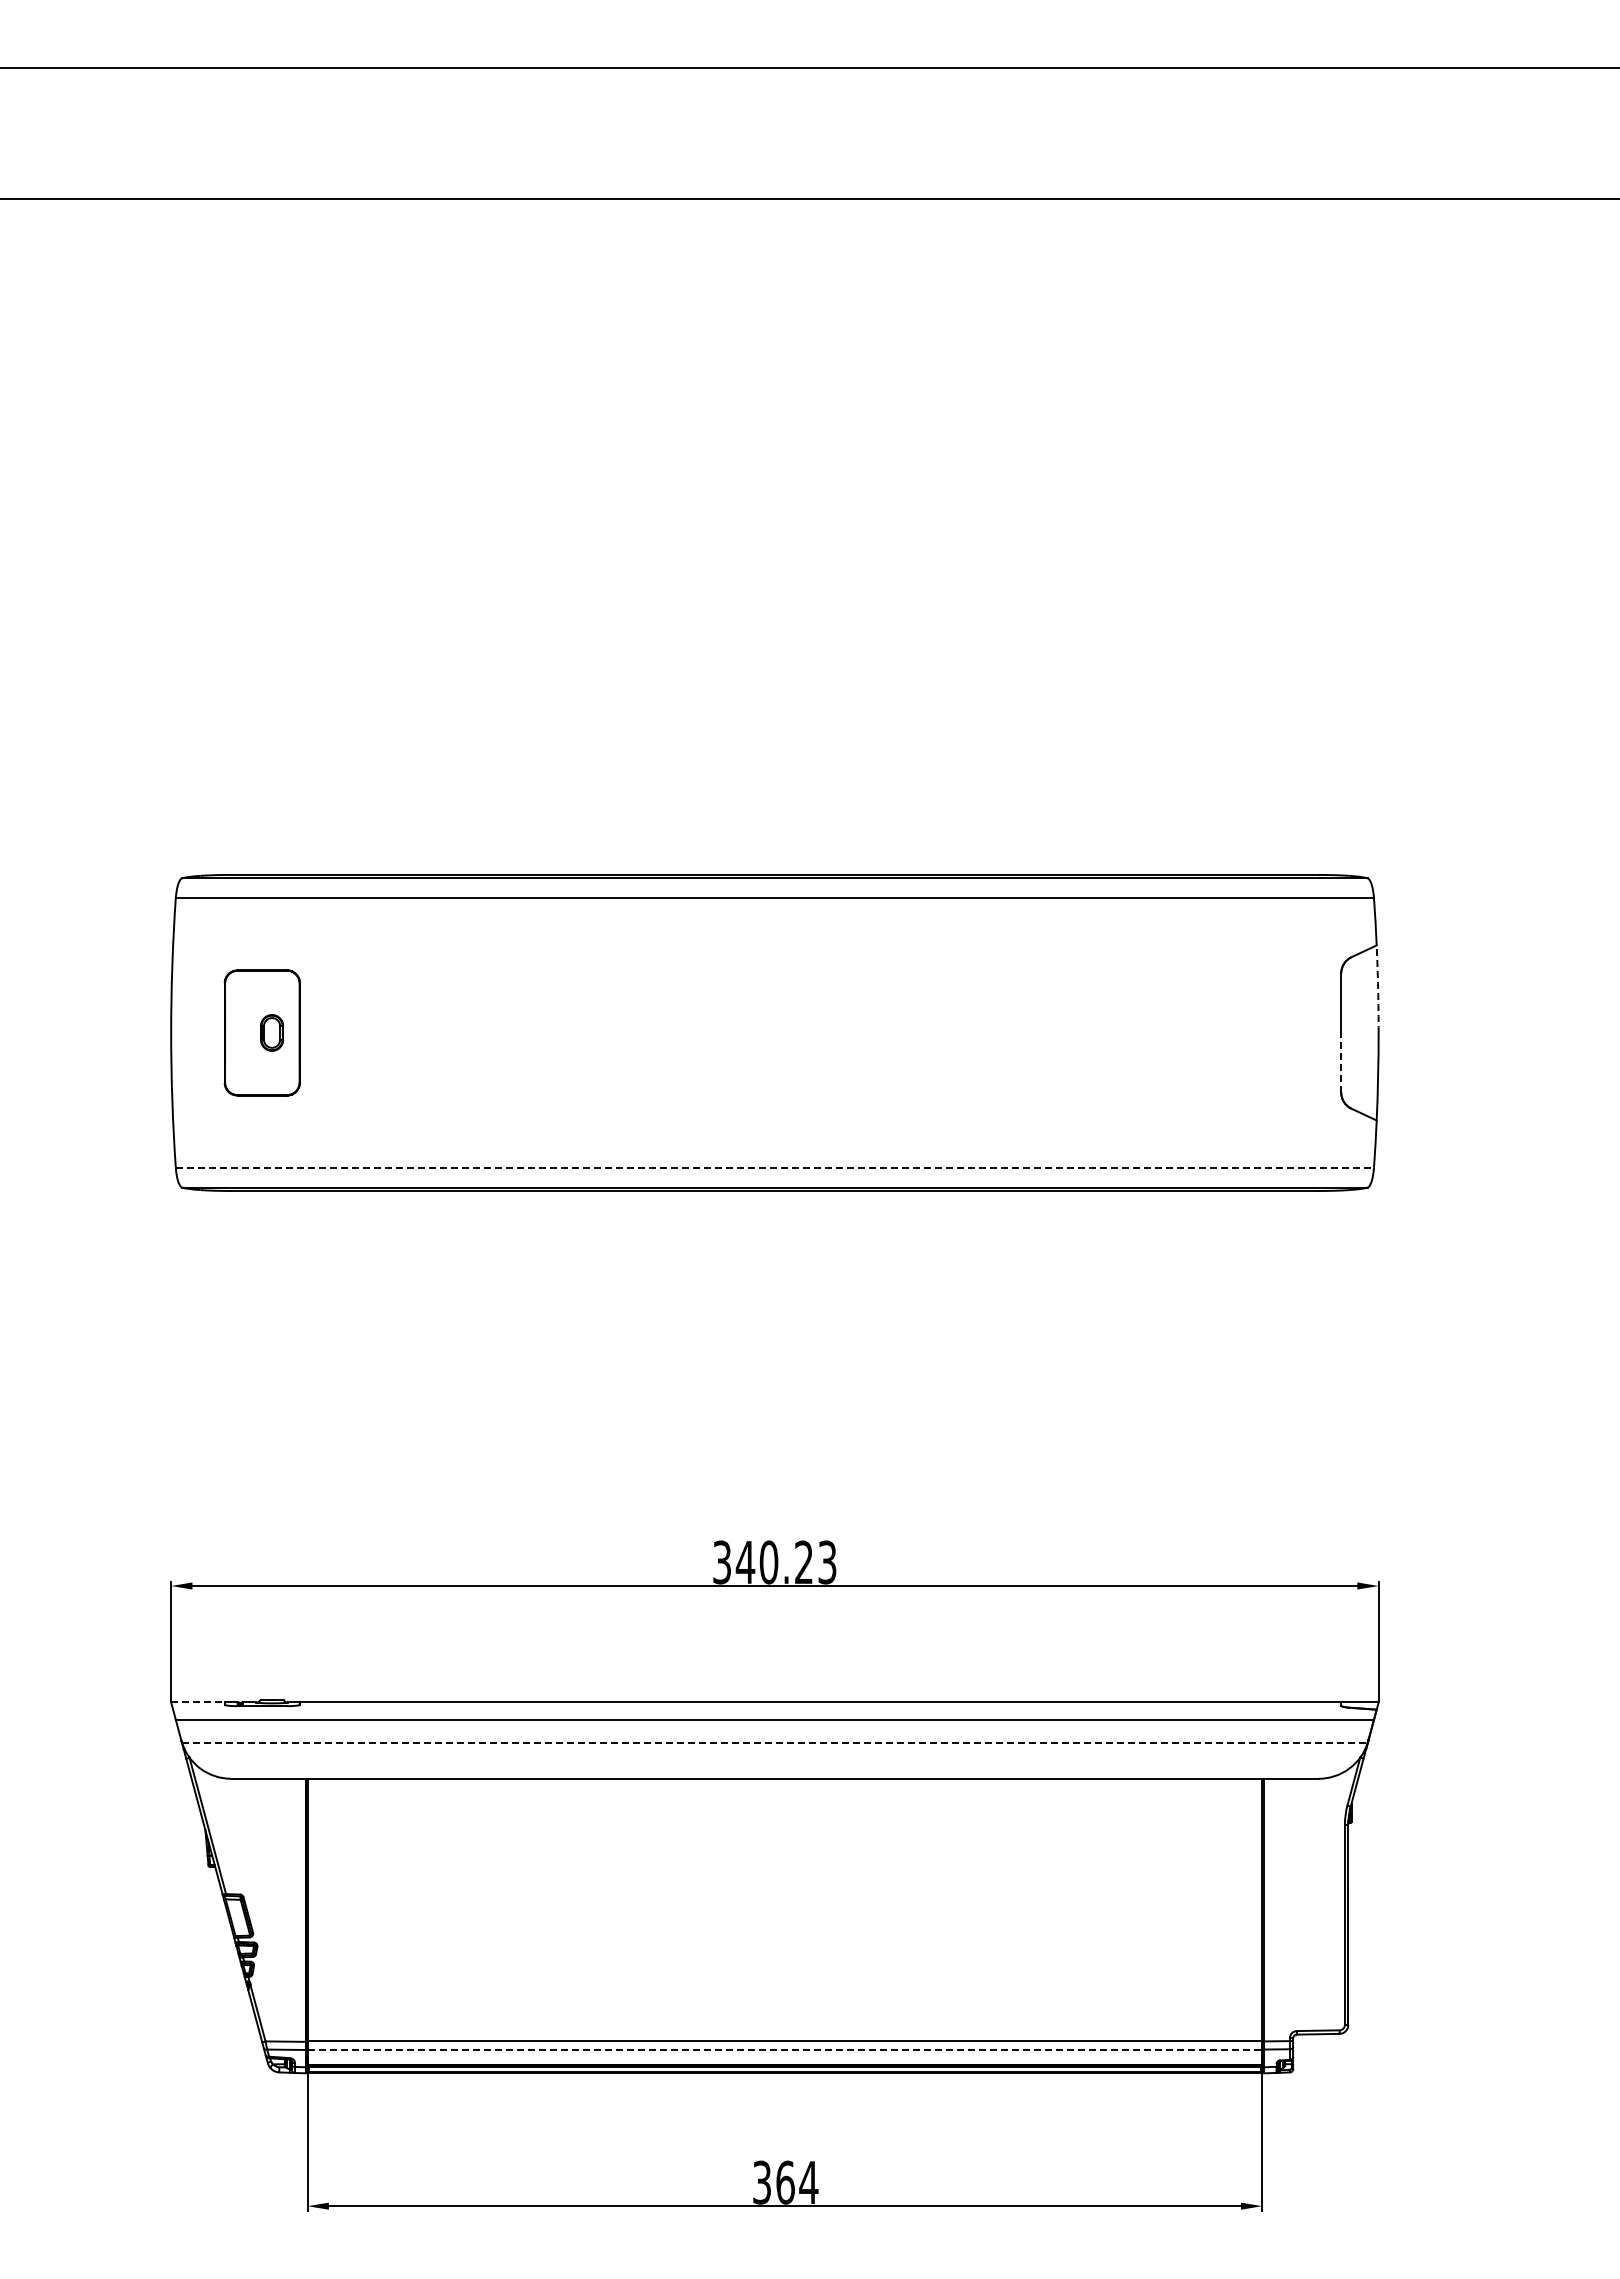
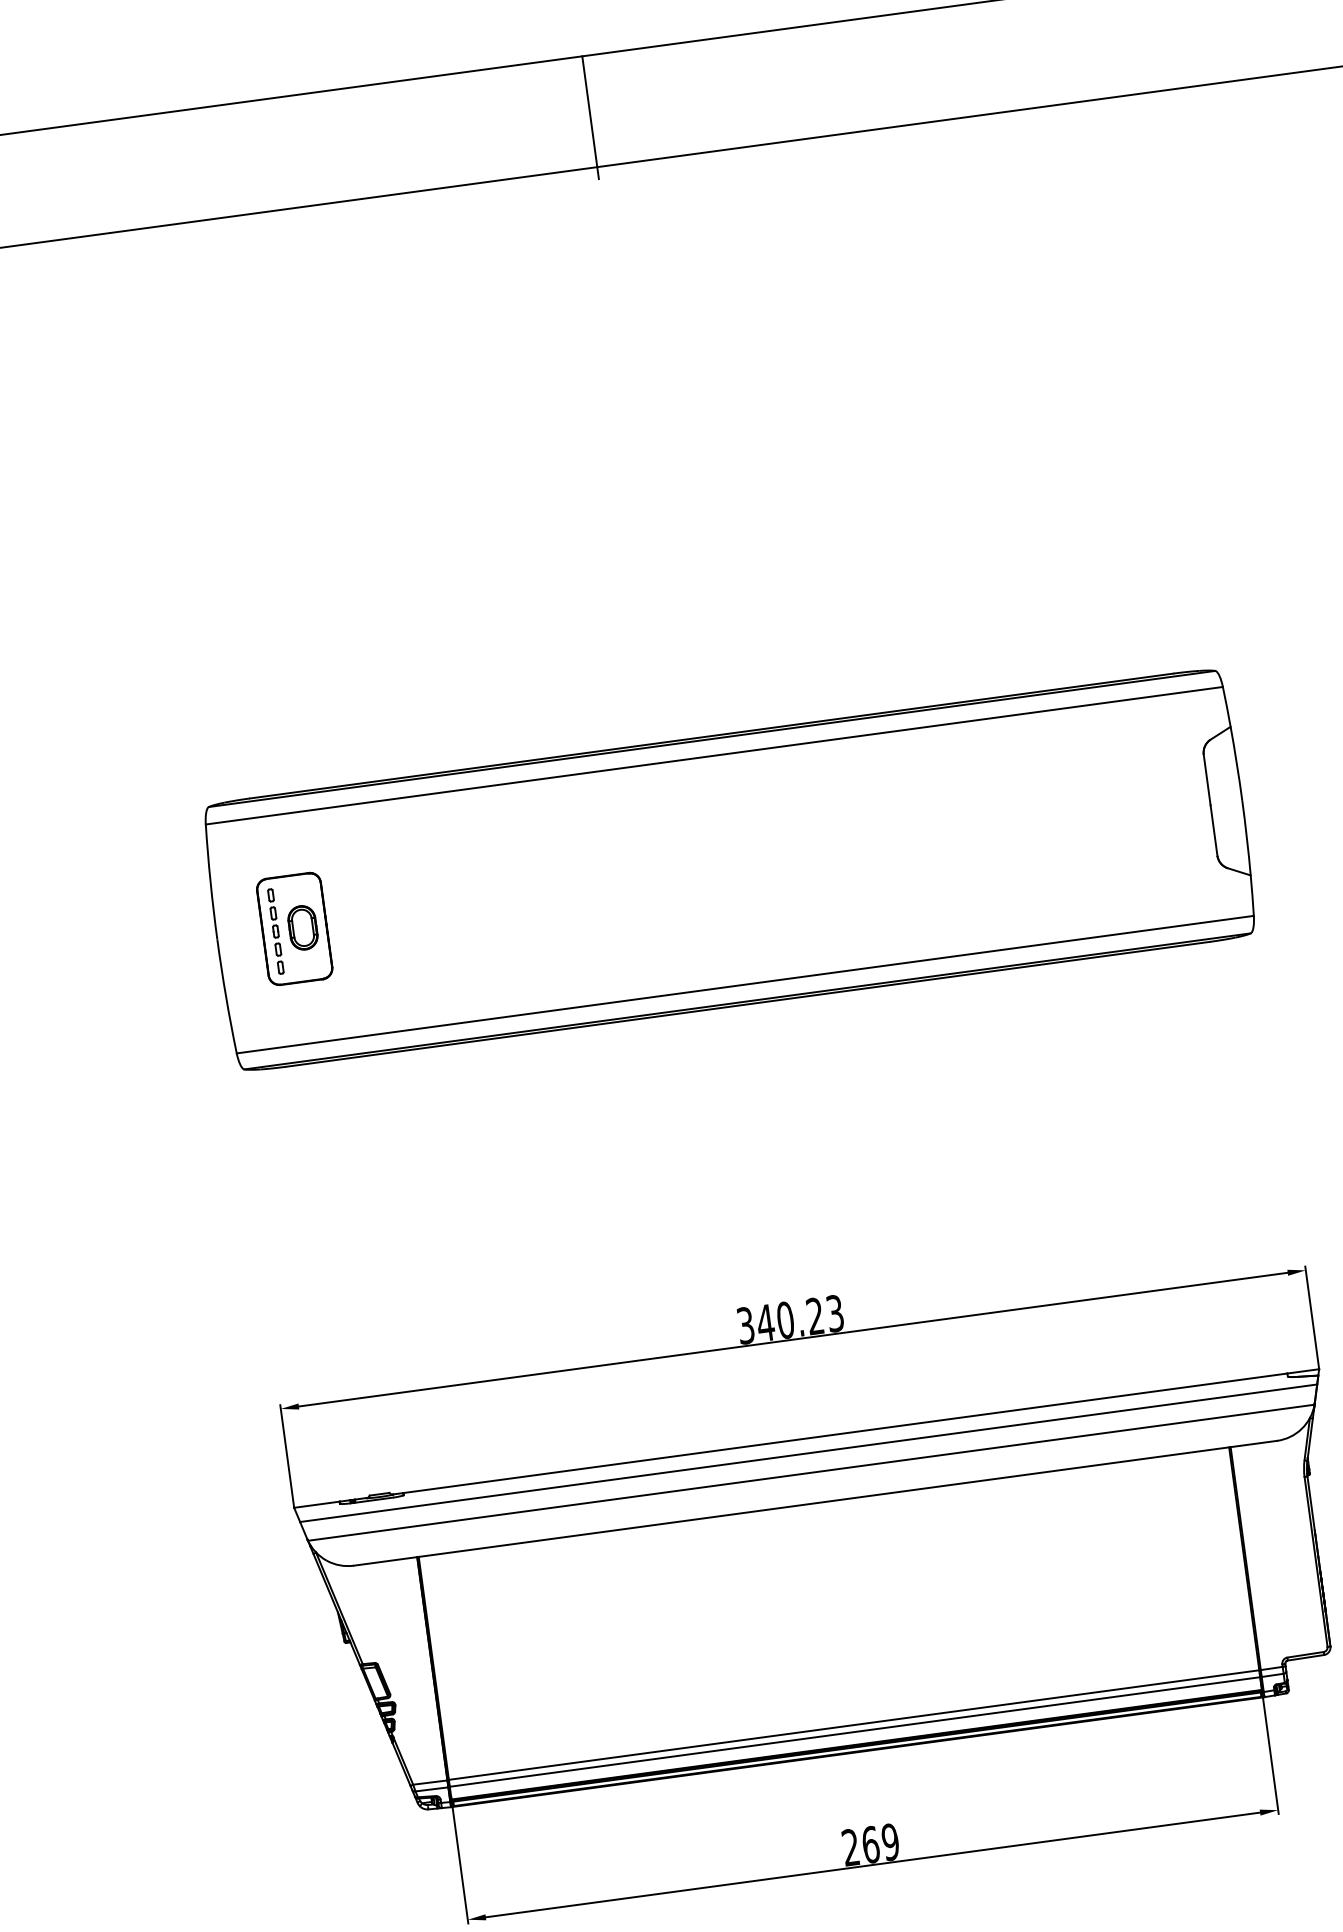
line: (731, 140) -> (590, 117), added
arc: (1378, 989) -> (1237, 764), dashed -> solid
part: (239, 1032) -> (275, 931), added
part: (271, 1032) -> (302, 927), size x1.43
line: (1341, 1062) -> (1214, 830), dashed -> solid
line: (775, 1167) -> (745, 984), dashed -> solid
line: (197, 1702) -> (316, 1504), dashed -> solid
line: (774, 1742) -> (810, 1472), dashed -> solid
line: (785, 2049) -> (855, 1731), dashed -> solid
text: (785, 2182) -> (870, 1844), 364 -> 269

